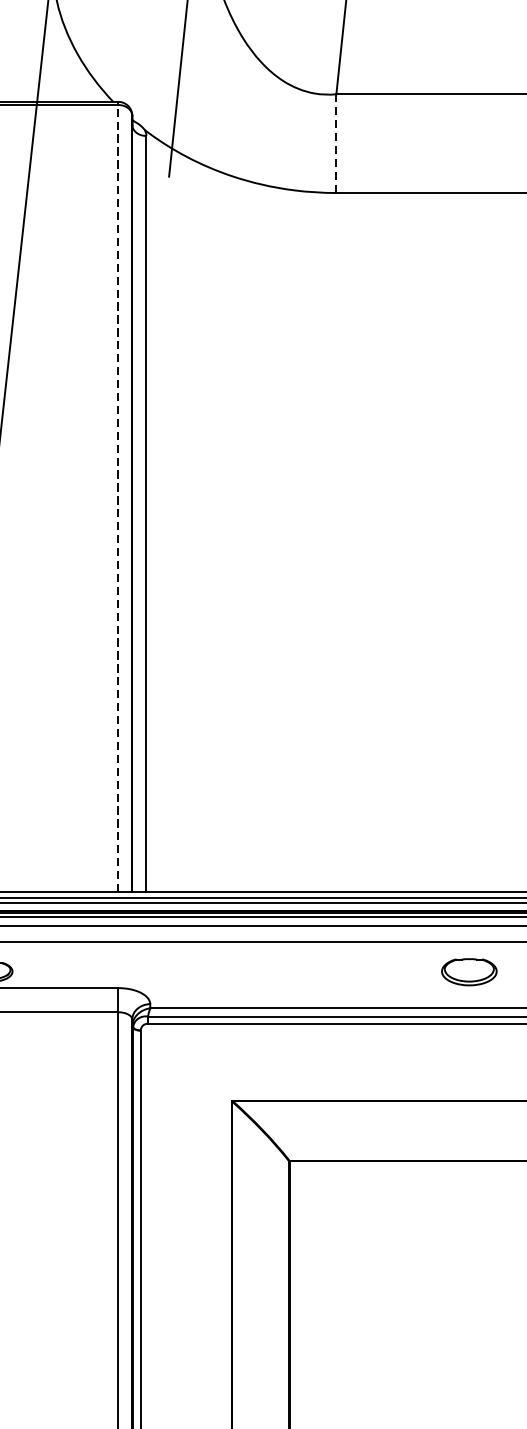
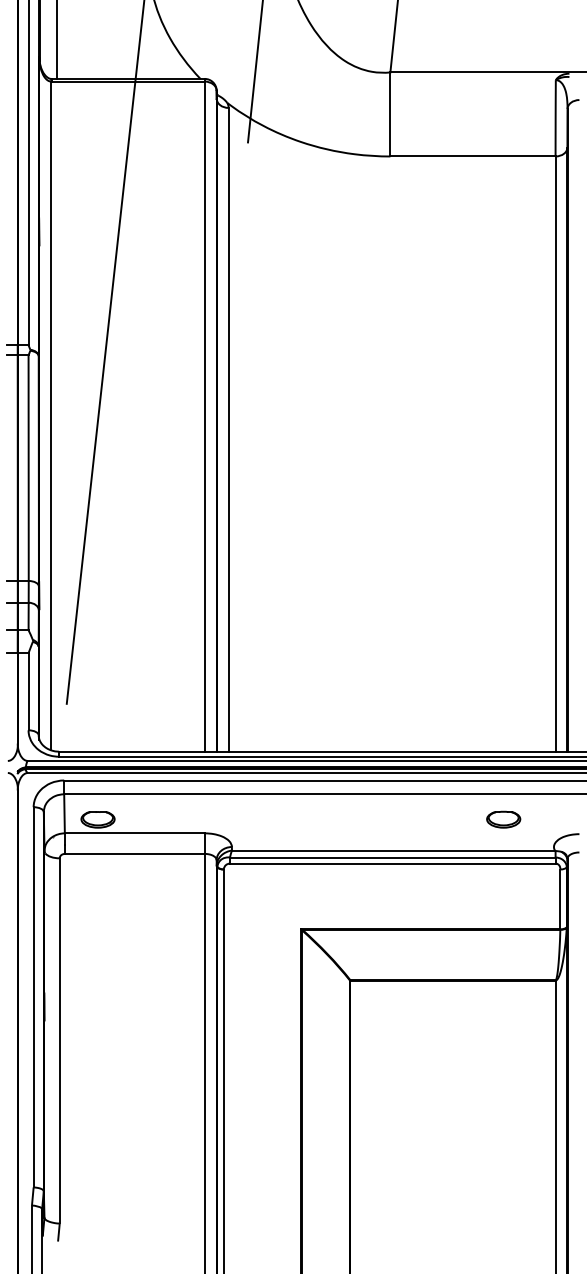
line: (336, 143) -> (390, 114), dashed -> solid
line: (118, 498) -> (204, 416), dashed -> solid
part: (469, 971) -> (503, 819), size x0.71

